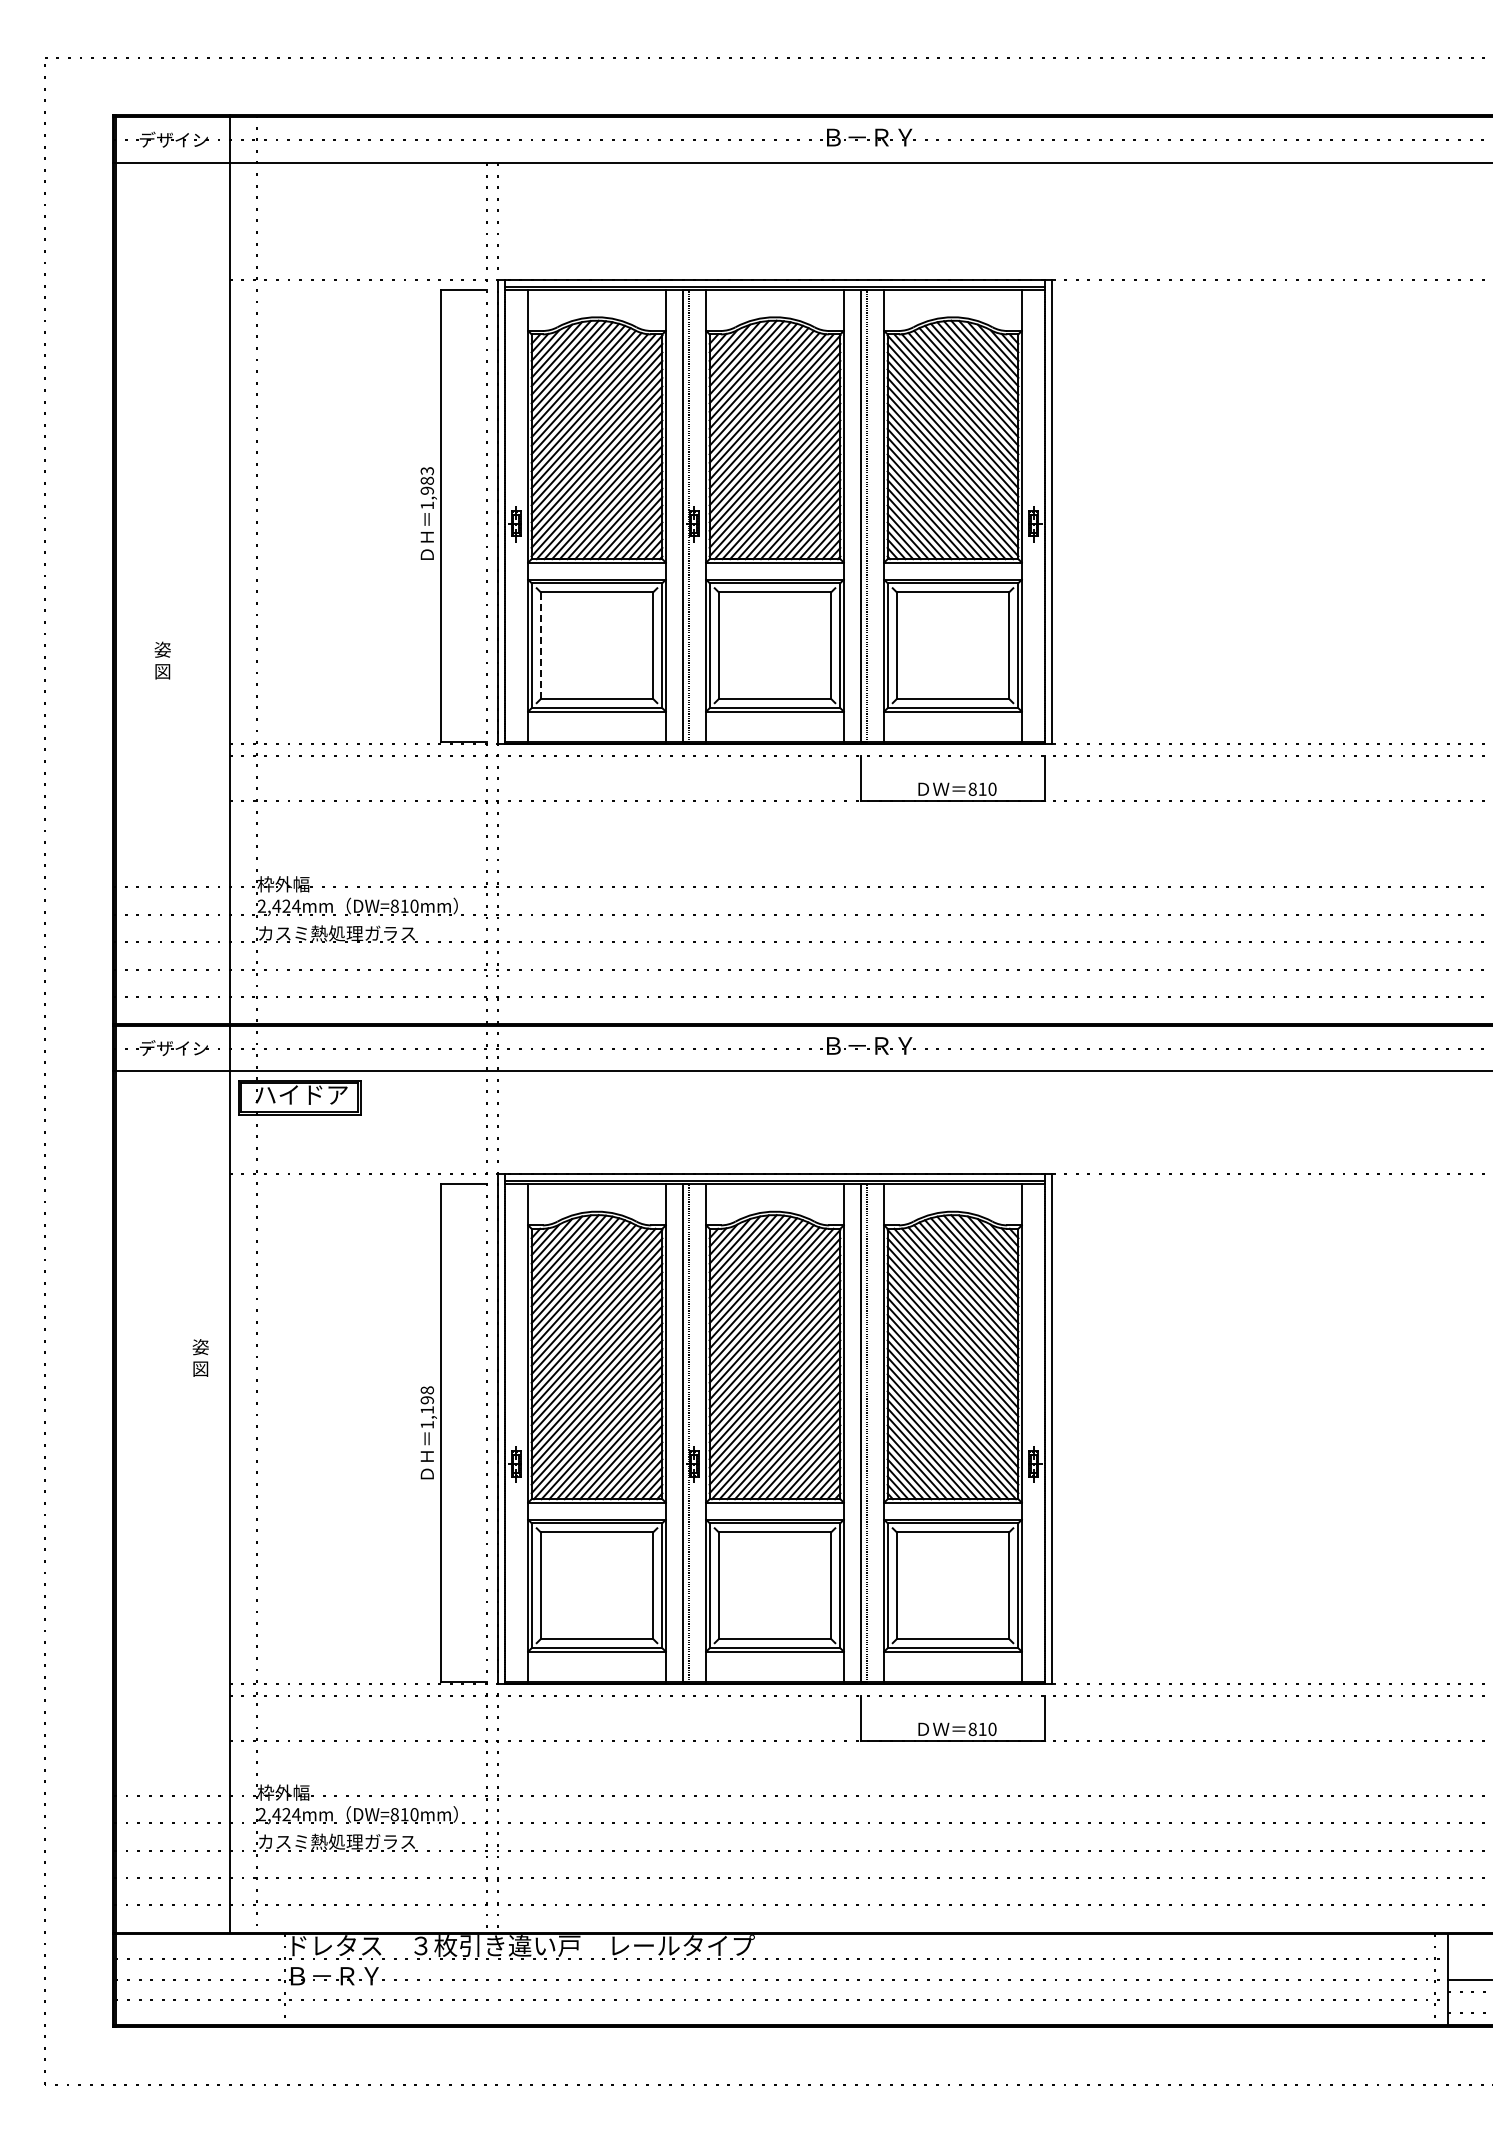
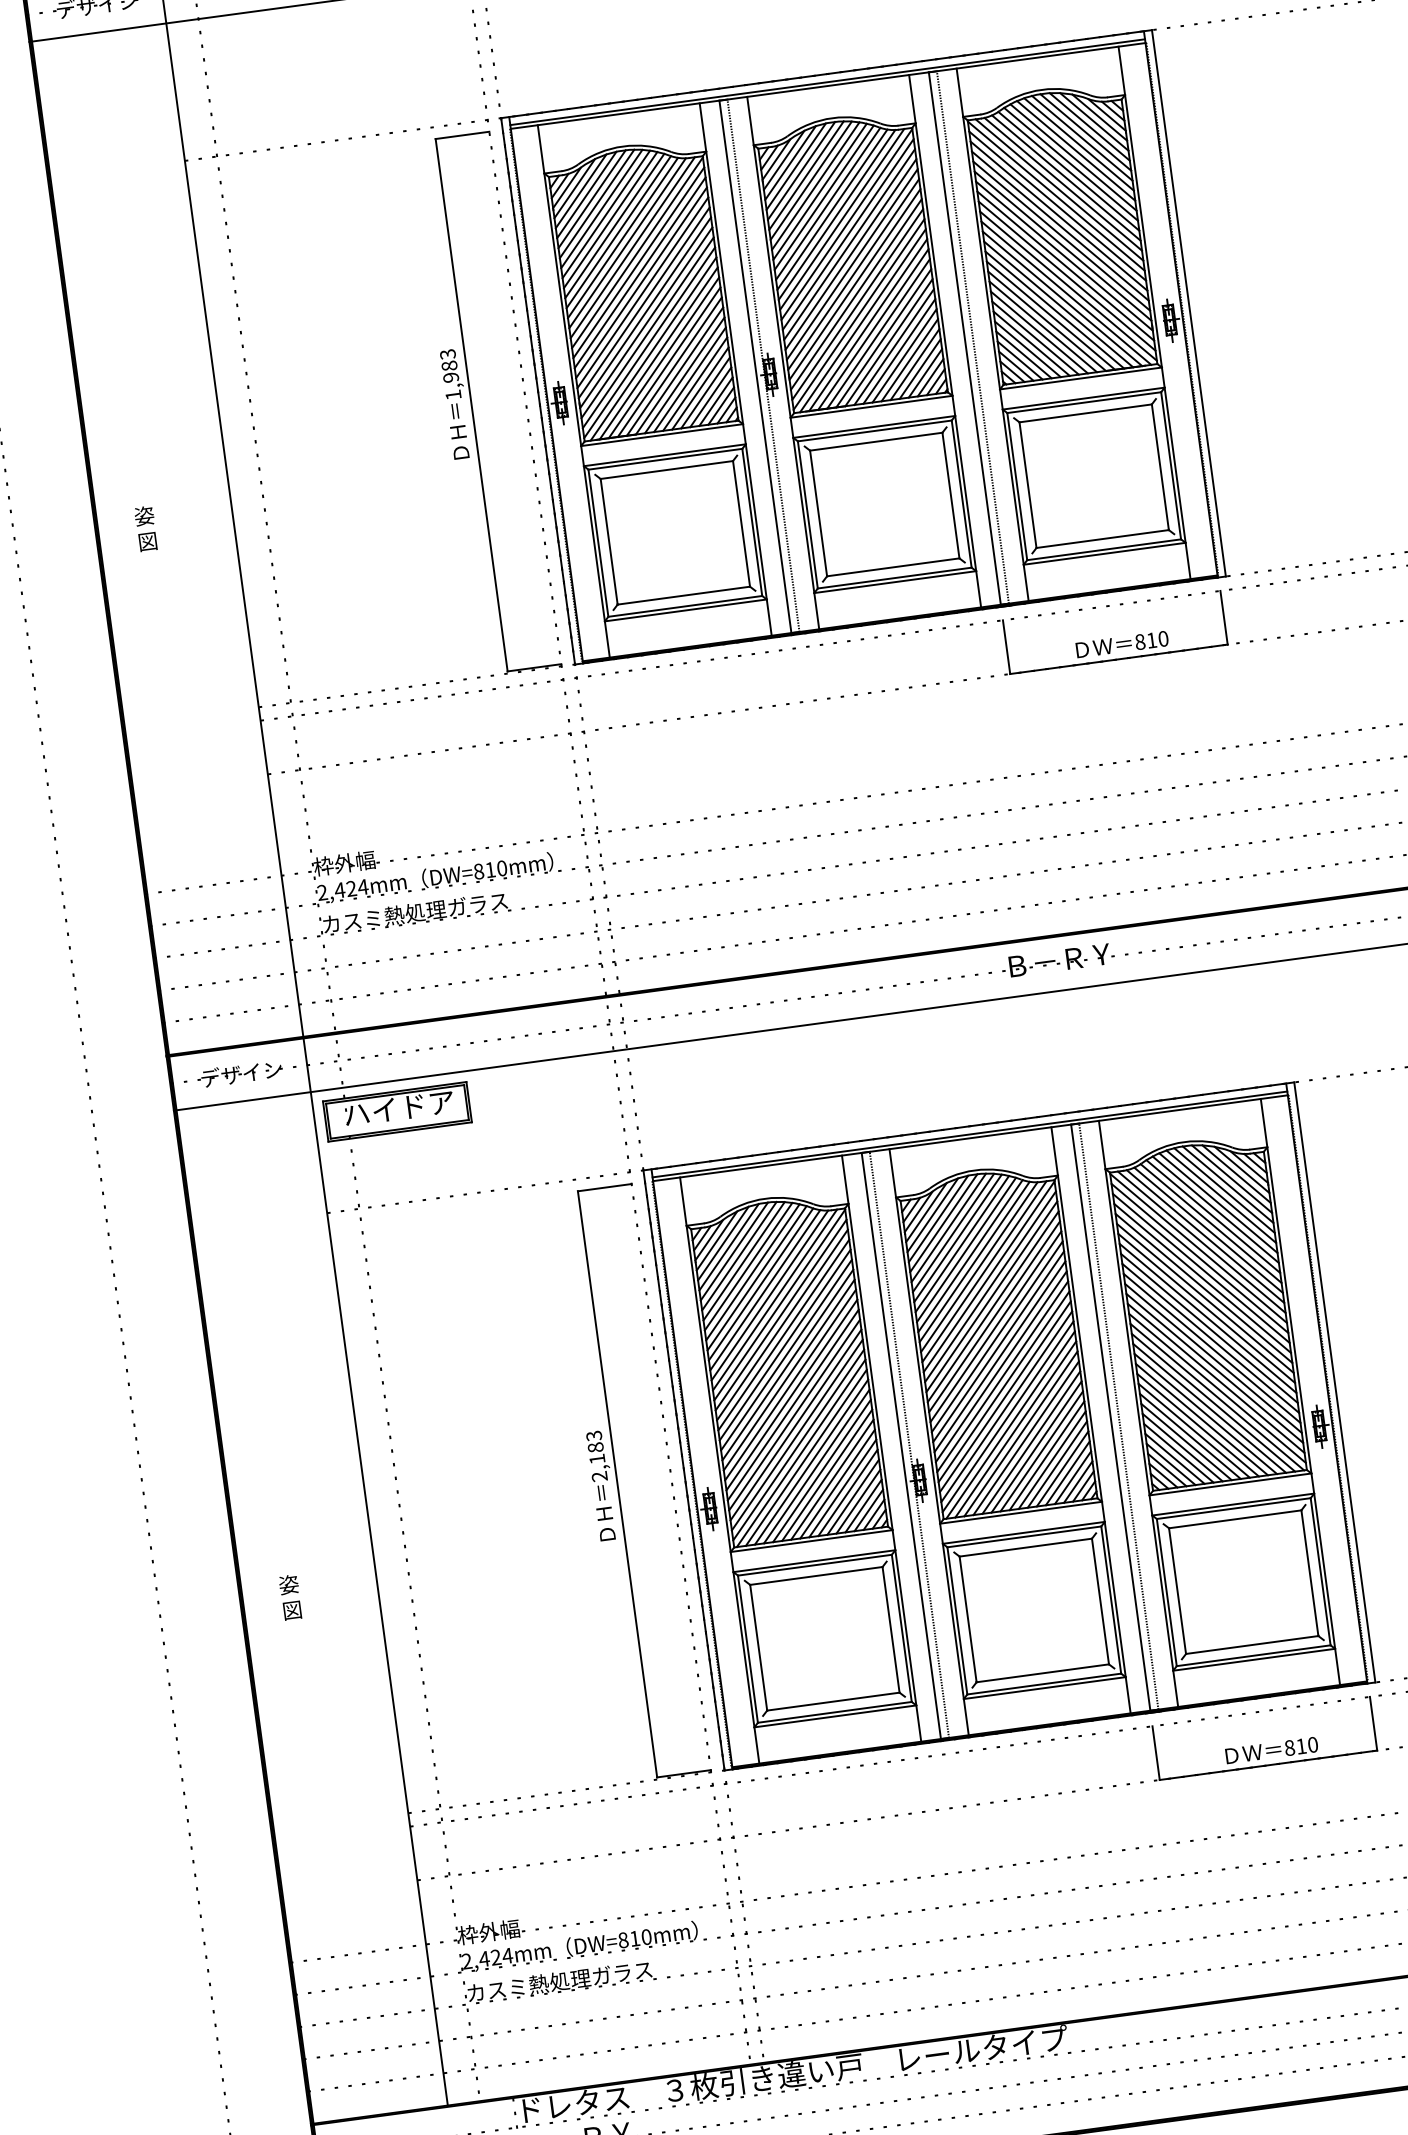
line: (540, 645) -> (608, 541), dashed -> solid
text: (162, 660) -> (145, 528), moved
text: (200, 1357) -> (290, 1596), moved
text: (426, 1407) -> (595, 1456), 1,198 -> 2,183

